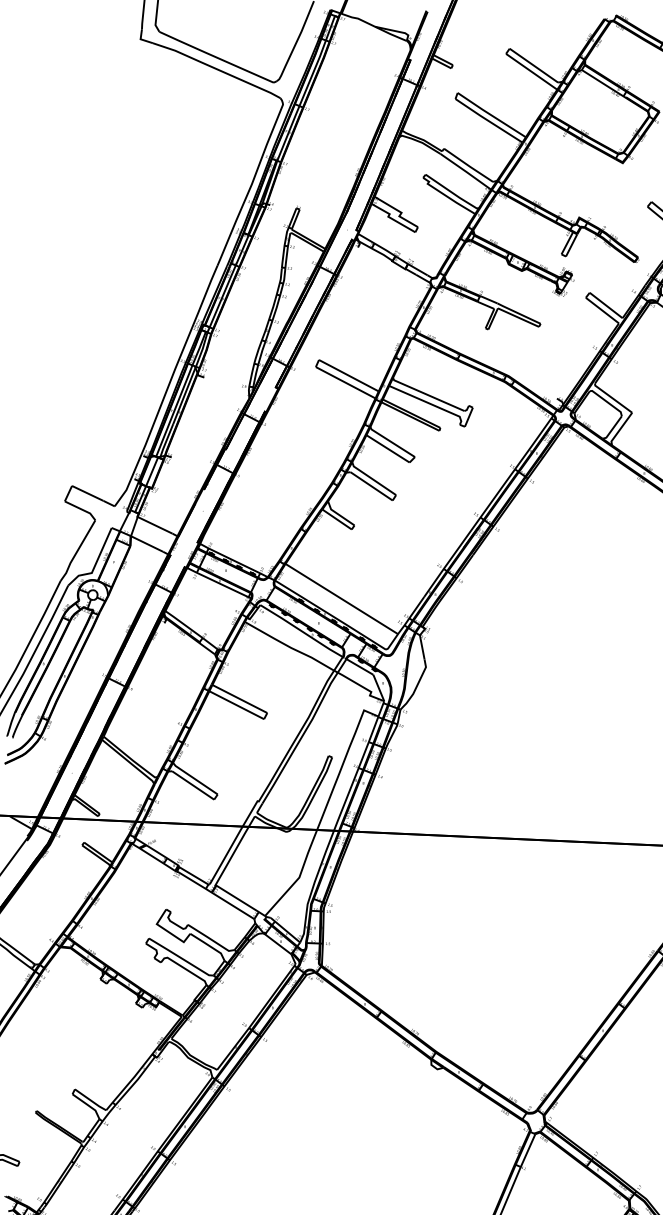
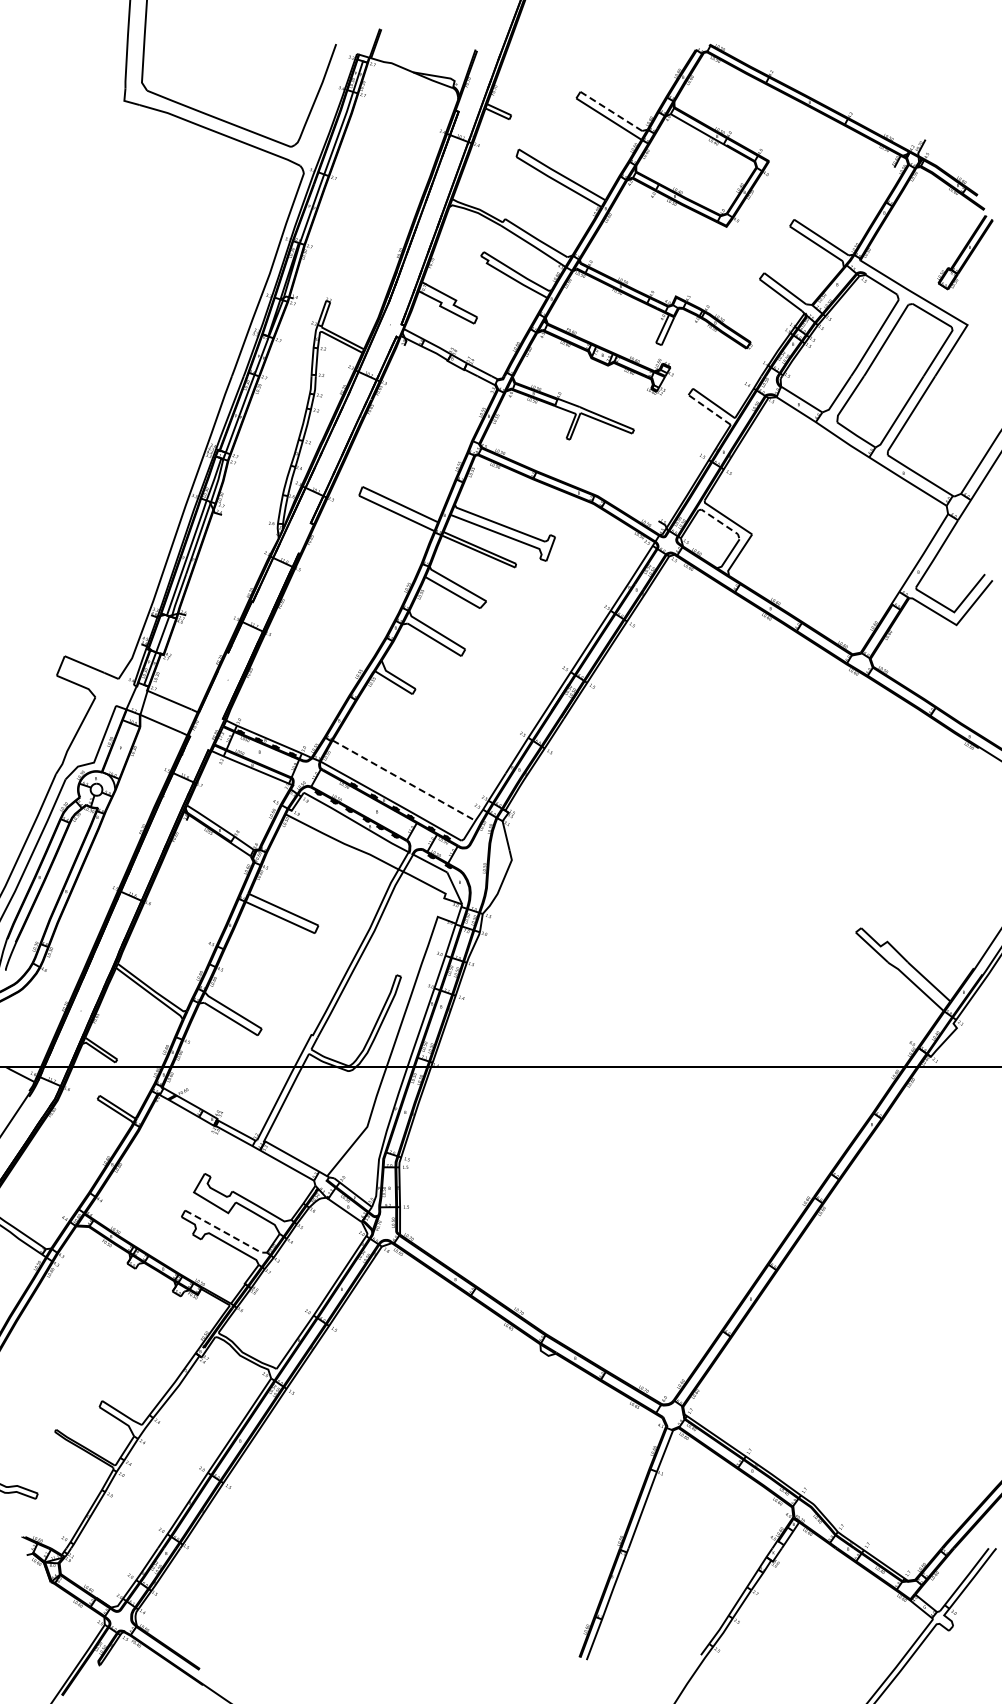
line: (534, 65) -> (611, 111), solid -> dashed
line: (602, 310) -> (709, 409), solid -> dashed
line: (607, 402) -> (721, 523), solid -> dashed
line: (342, 598) -> (404, 780), solid -> dashed
line: (180, 957) -> (225, 1232), solid -> dashed

